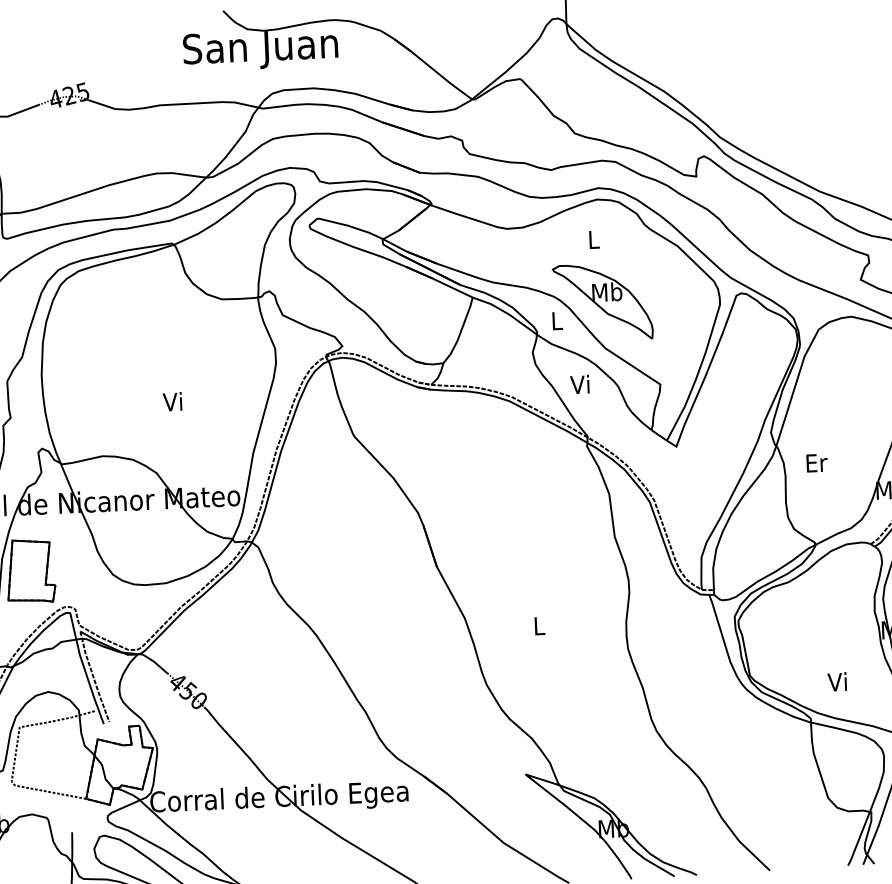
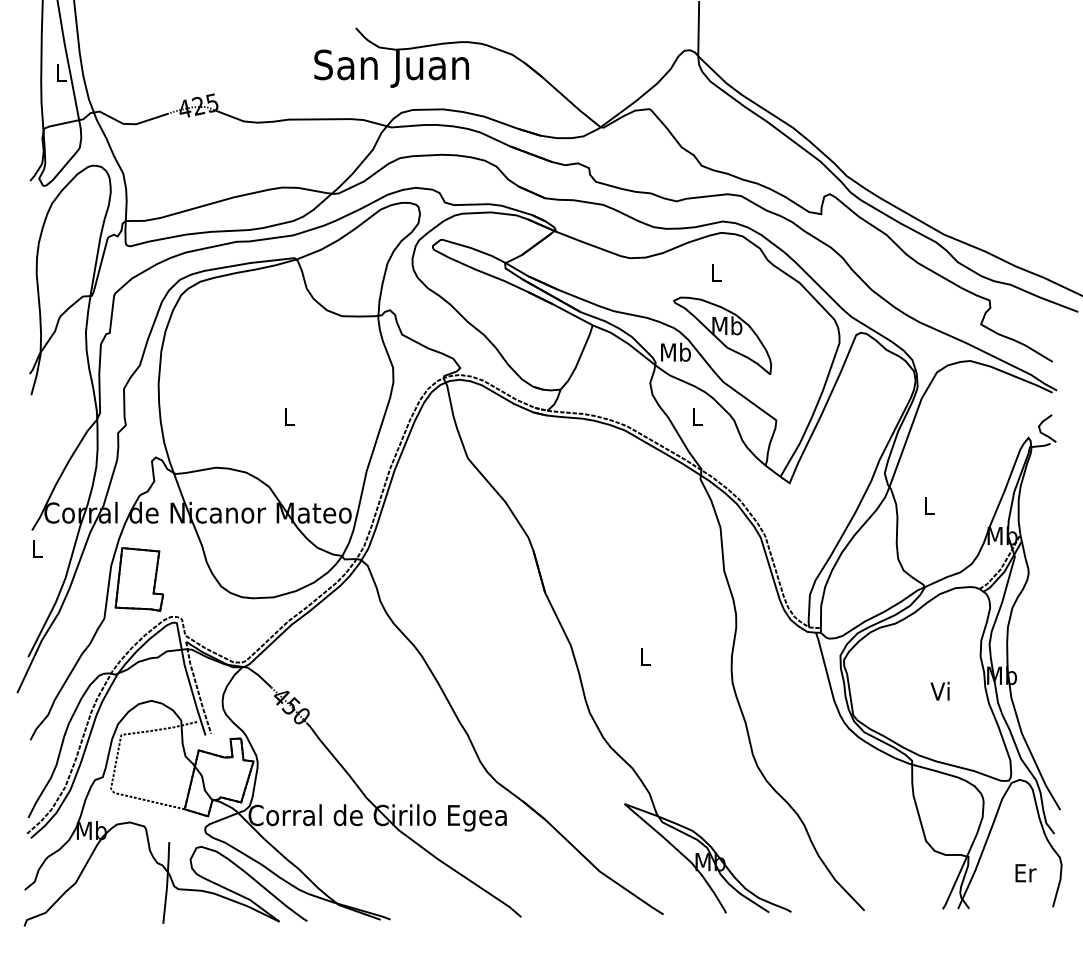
text: (556, 320) -> (675, 351), L -> Mb
text: (579, 384) -> (695, 416), Vi -> L
text: (171, 401) -> (287, 416), Vi -> L
text: (817, 462) -> (929, 505), Er -> L
text: (836, 681) -> (939, 690), moved

